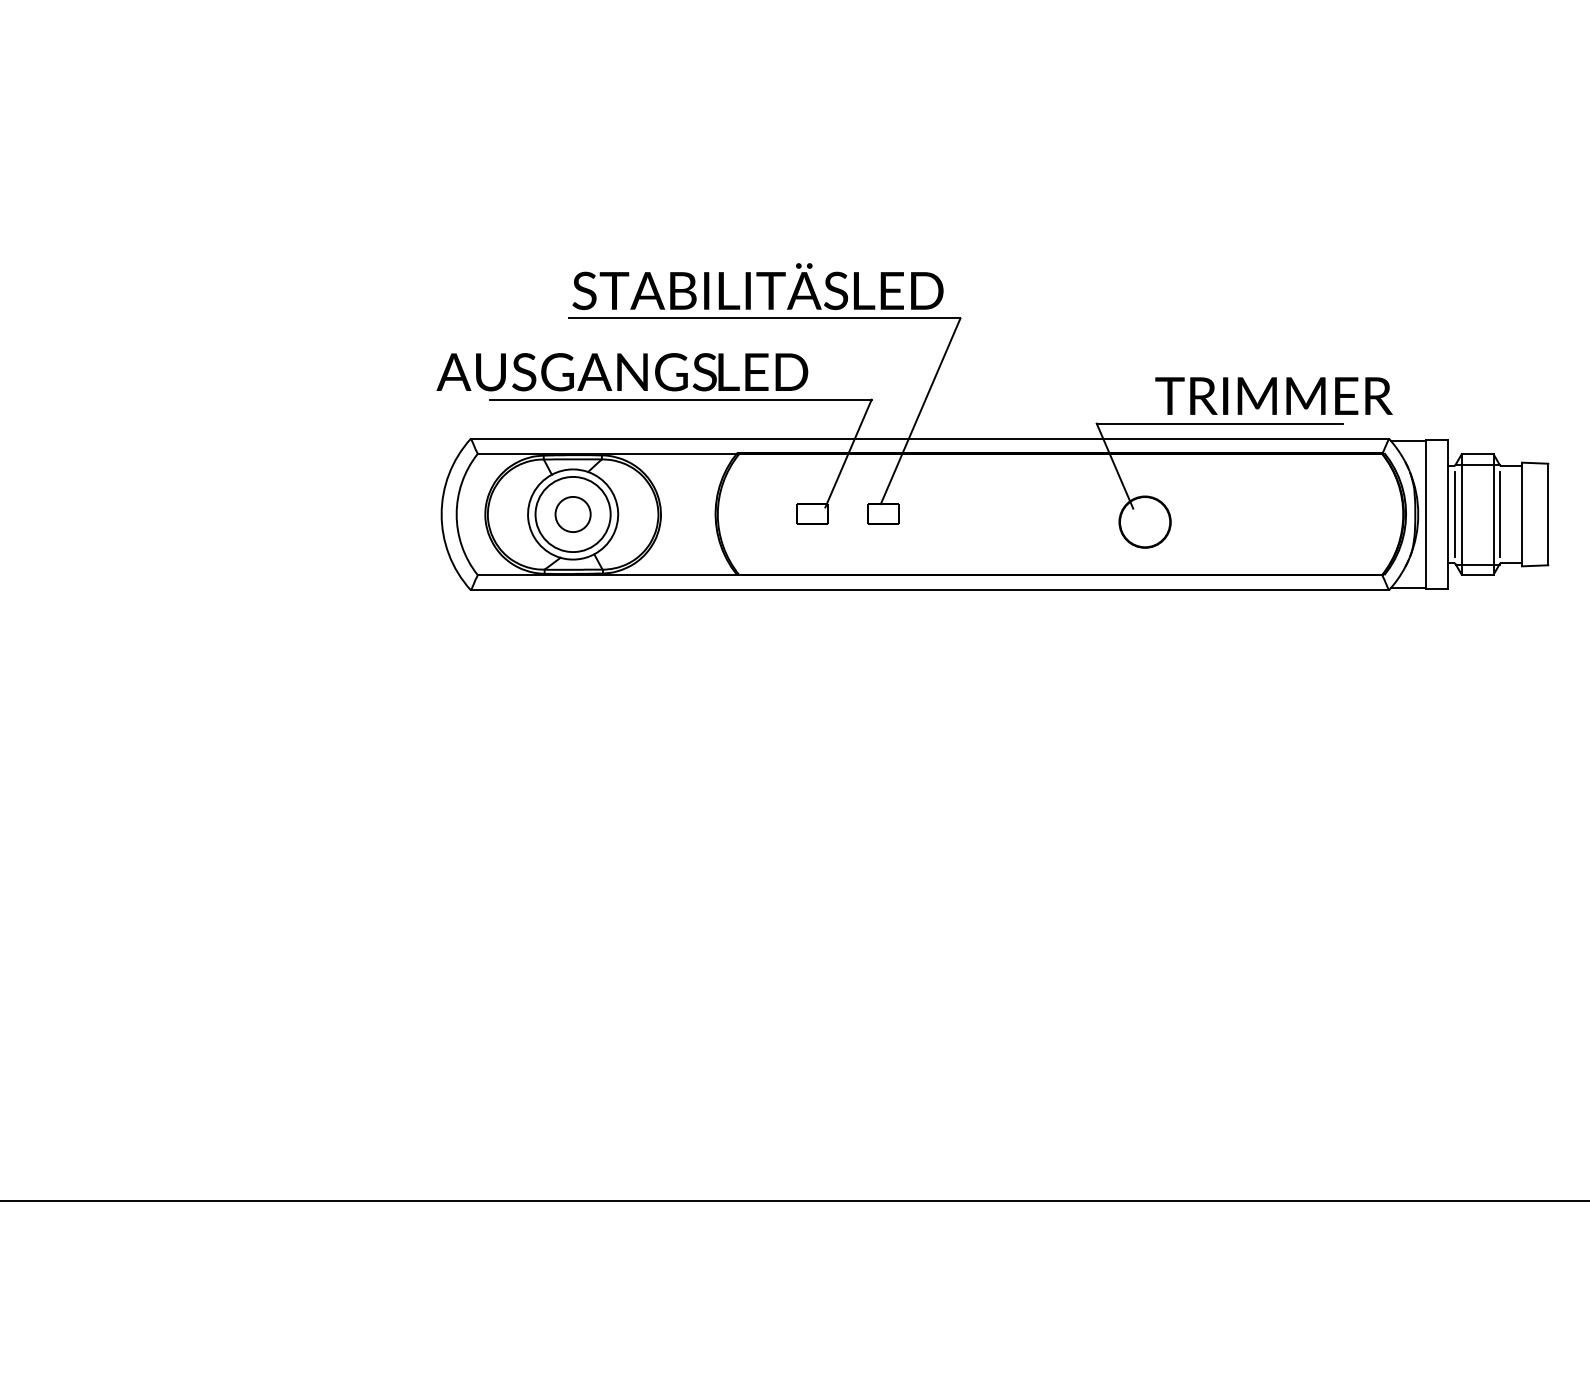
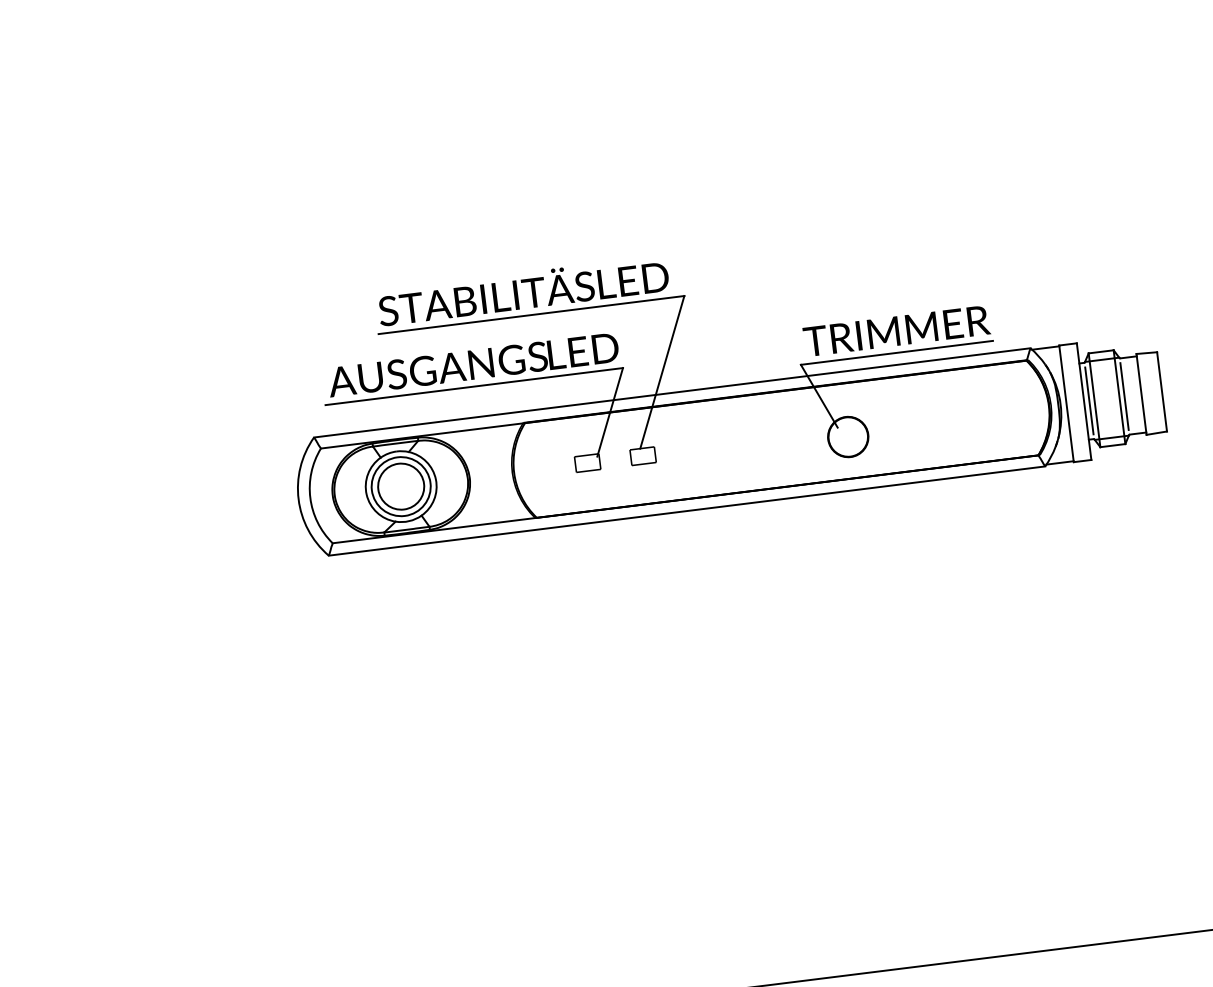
text: (622, 372) -> (473, 365), moved
text: (1273, 395) -> (896, 330), moved
circle: (572, 514) -> (400, 486), size x1.67

